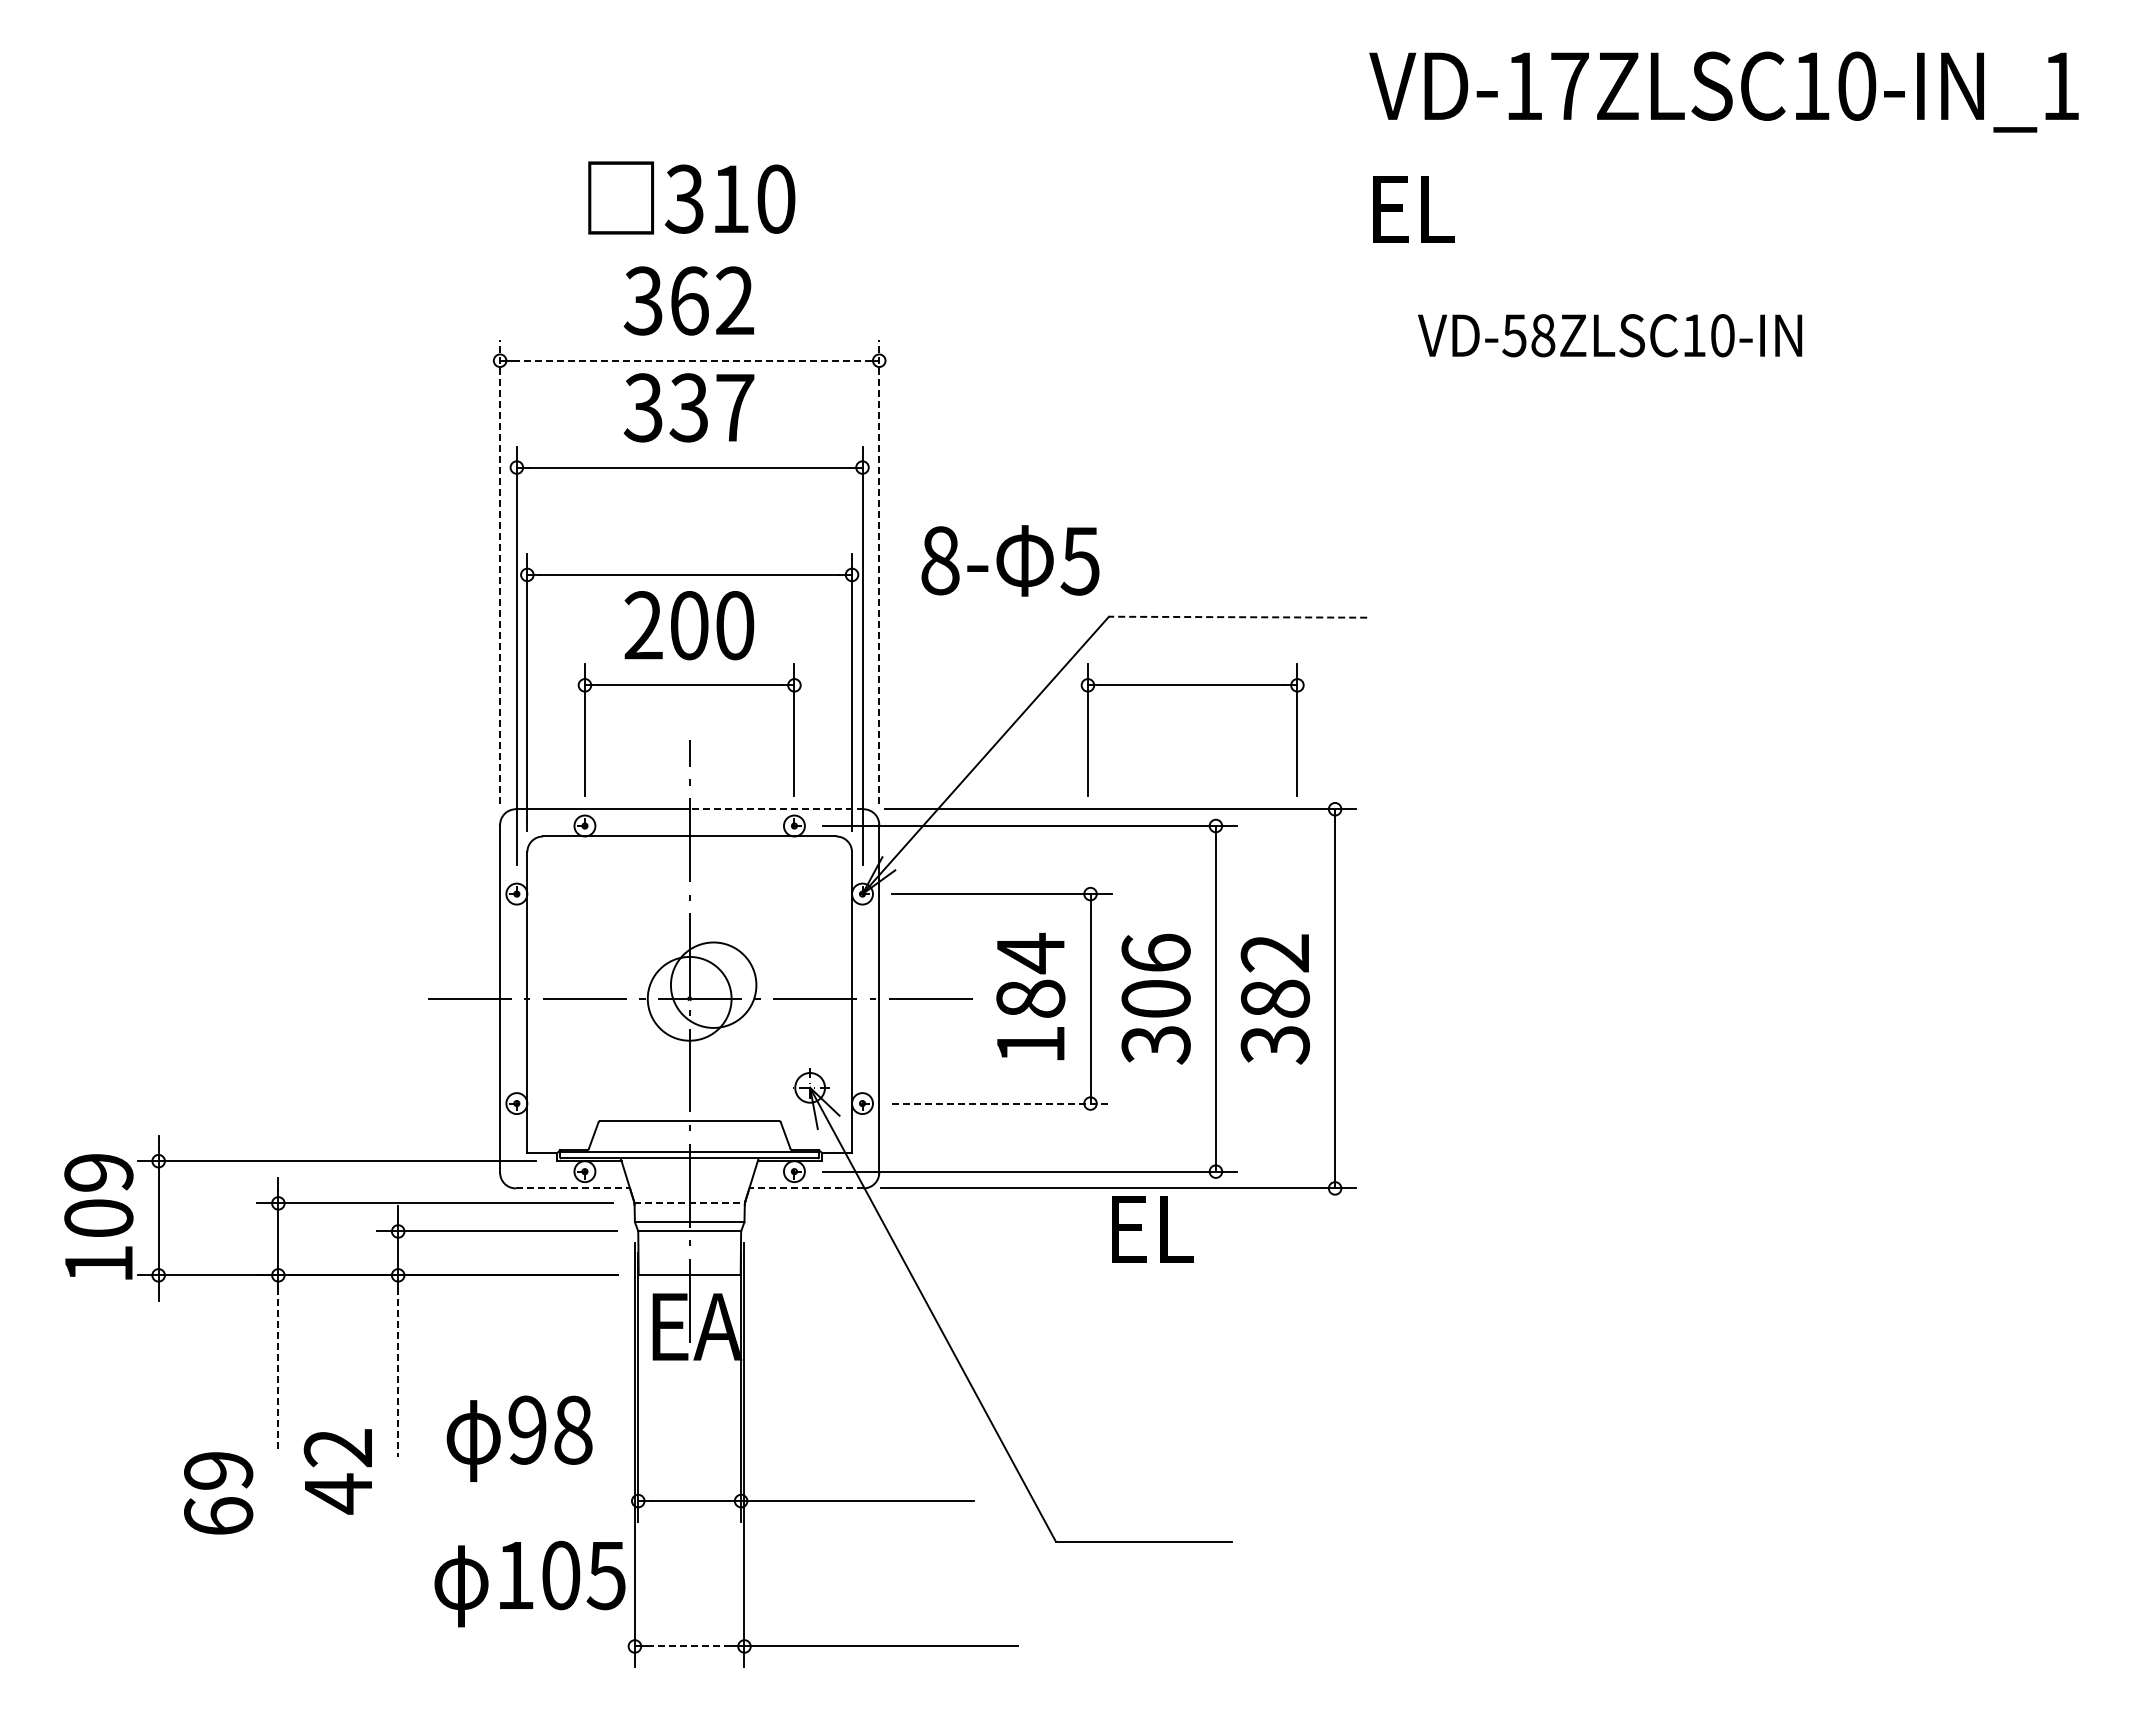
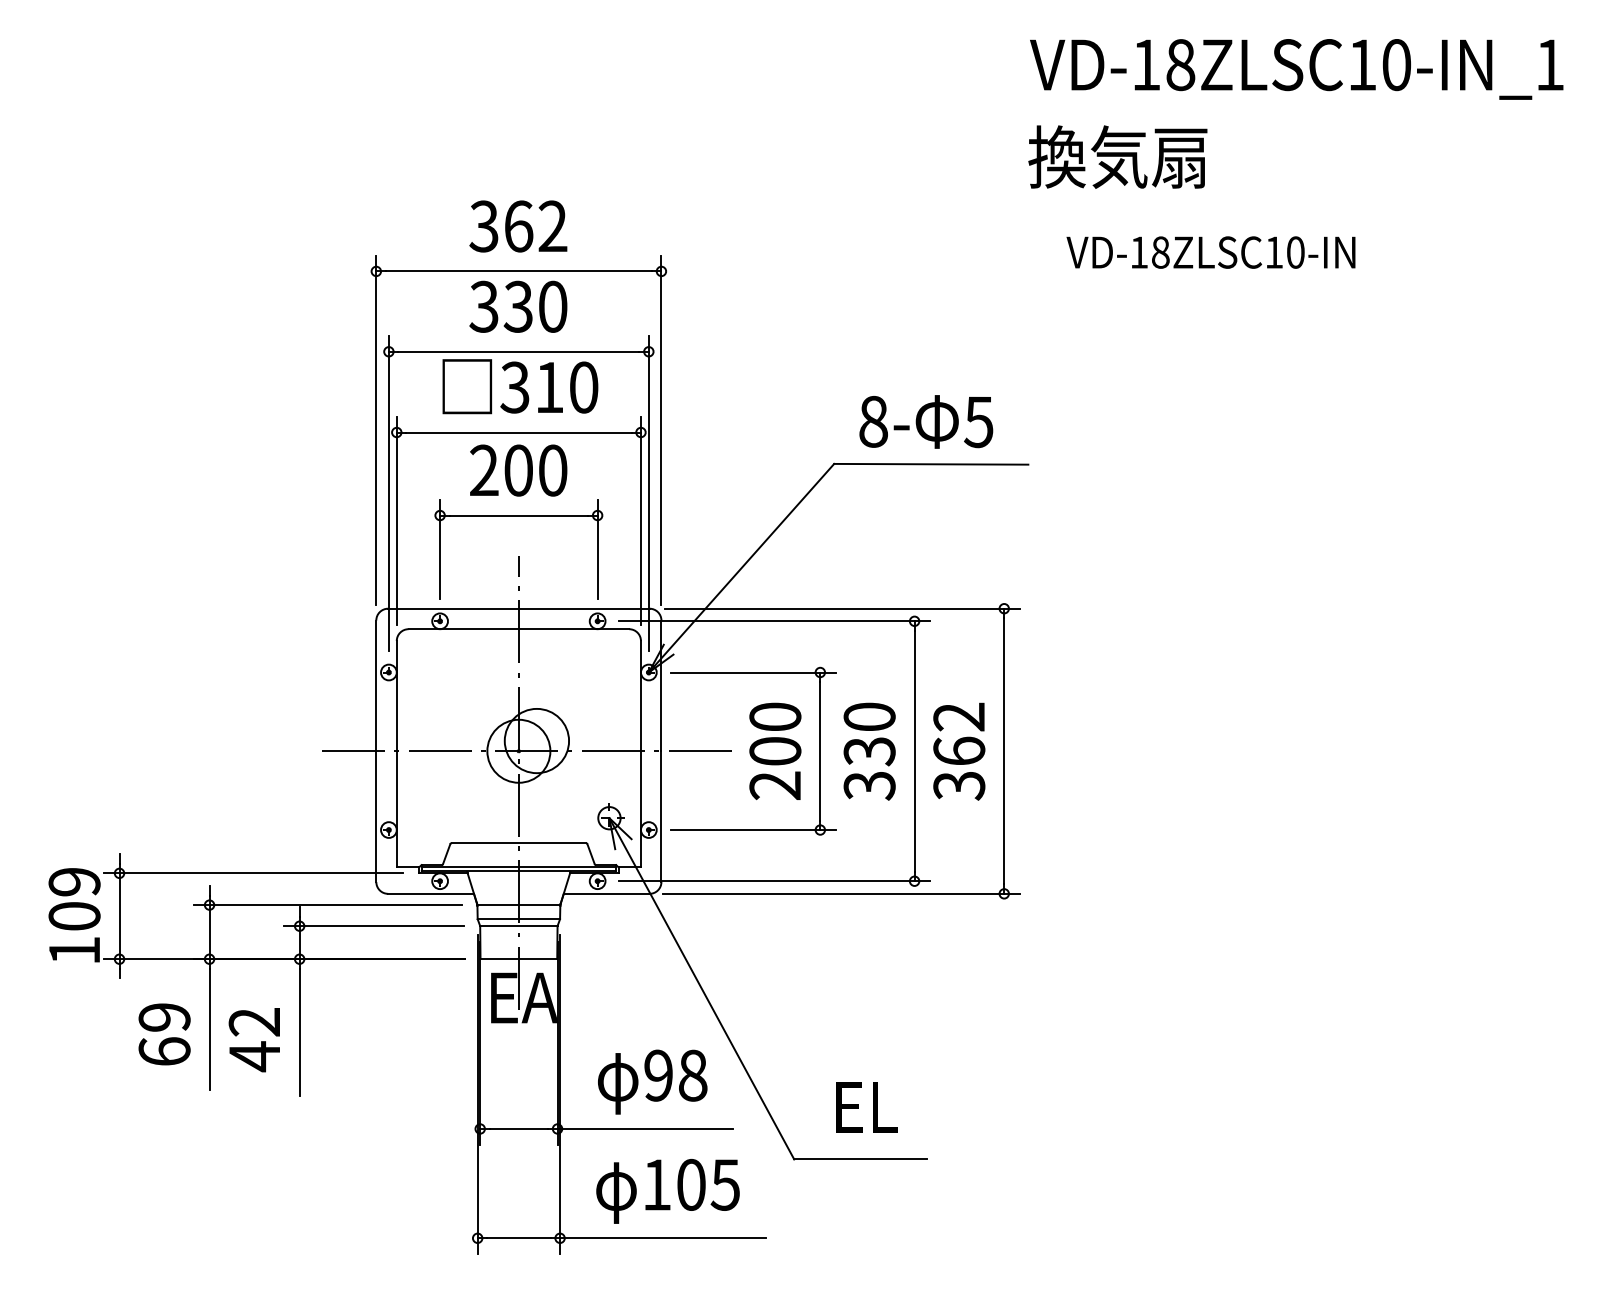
text: (1570, 85) -> (1181, 64), VD-17ZLSC10-IN_1 -> VD-18ZLSC10-IN_1
text: (691, 197) -> (520, 386), moved
text: (1486, 208) -> (1118, 156), EL -> 換気扇
text: (1514, 335) -> (1139, 252), VD-58ZLSC10-IN -> VD-18ZLSC10-IN
line: (690, 360) -> (519, 271), dashed -> solid
text: (735, 407) -> (553, 306), 337 -> 330
text: (1010, 560) -> (926, 421), moved
line: (500, 571) -> (376, 429), dashed -> solid
line: (879, 571) -> (661, 429), dashed -> solid
line: (1237, 617) -> (930, 464), dashed -> solid
part: (1192, 685) -> (896, 515), removed
line: (776, 809) -> (584, 608), dashed -> solid
text: (1155, 976) -> (869, 734), 306 -> 330
text: (1030, 997) -> (775, 750), 184 -> 200
text: (1275, 998) -> (959, 751), 382 -> 362
line: (1001, 1103) -> (753, 829), dashed -> solid
line: (573, 1188) -> (431, 893), dashed -> solid
line: (805, 1188) -> (605, 893), dashed -> solid
line: (690, 1203) -> (519, 905), dashed -> solid
text: (1152, 1229) -> (866, 1107), moved
line: (278, 1368) -> (209, 1029), dashed -> solid
line: (398, 1372) -> (299, 1032), dashed -> solid
text: (519, 1438) -> (652, 1081), moved
text: (337, 1471) -> (254, 1039), moved
text: (218, 1493) -> (164, 1034), moved
text: (529, 1583) -> (667, 1190), moved
line: (690, 1646) -> (519, 1238), dashed -> solid

